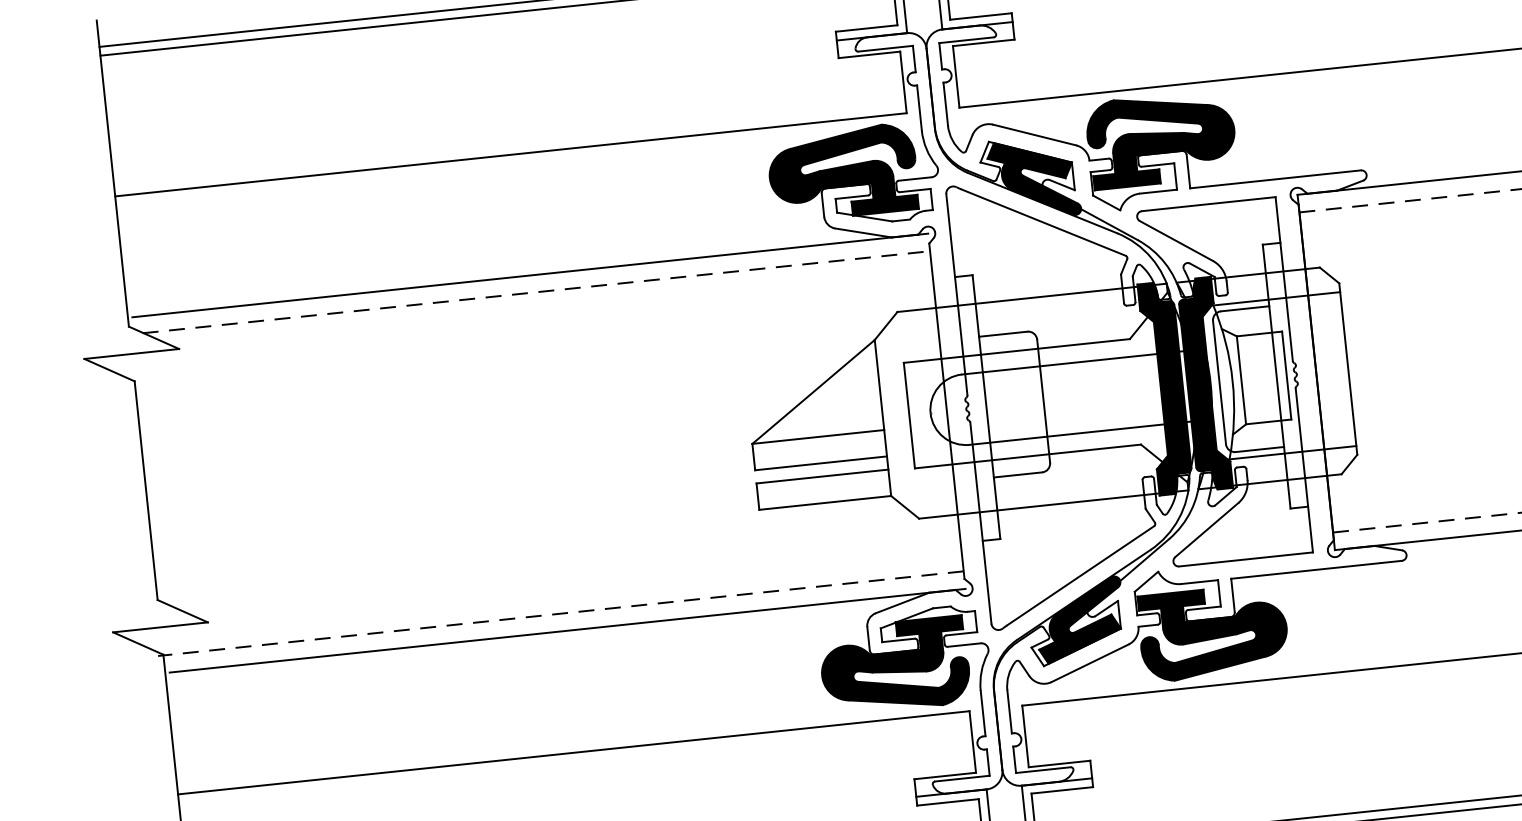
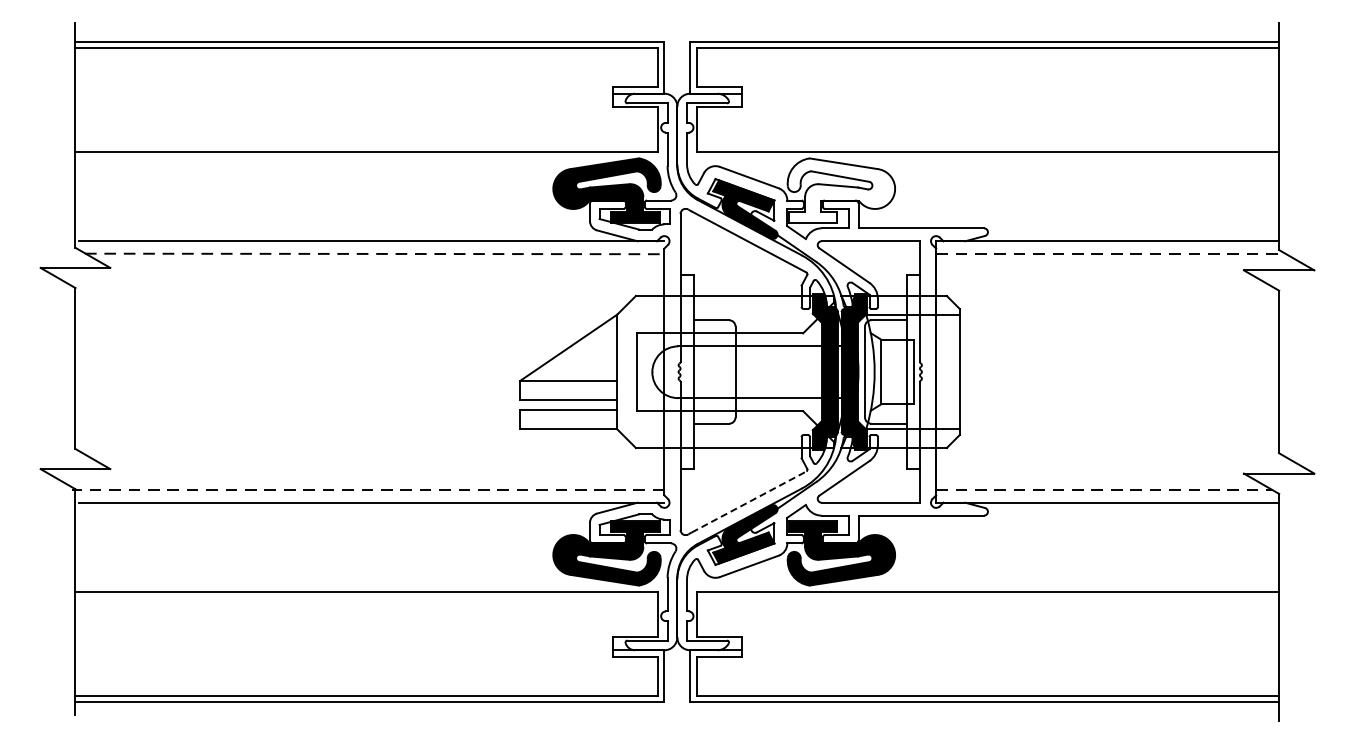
fill: (1161, 139) -> (841, 190), removed
line: (1081, 575) -> (749, 501), solid -> dashed

